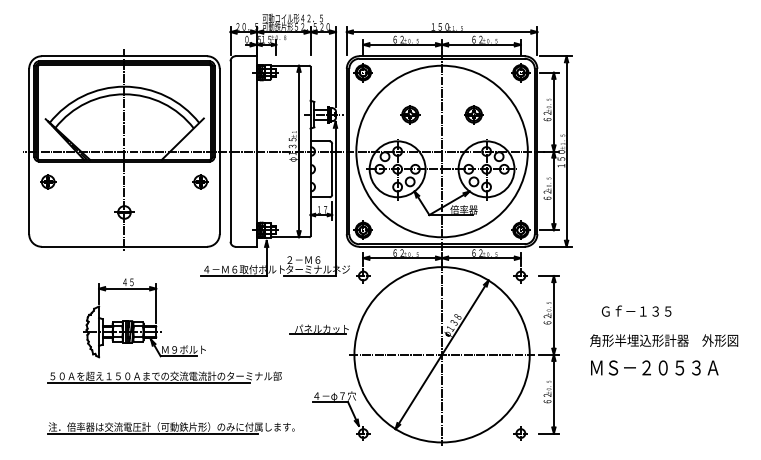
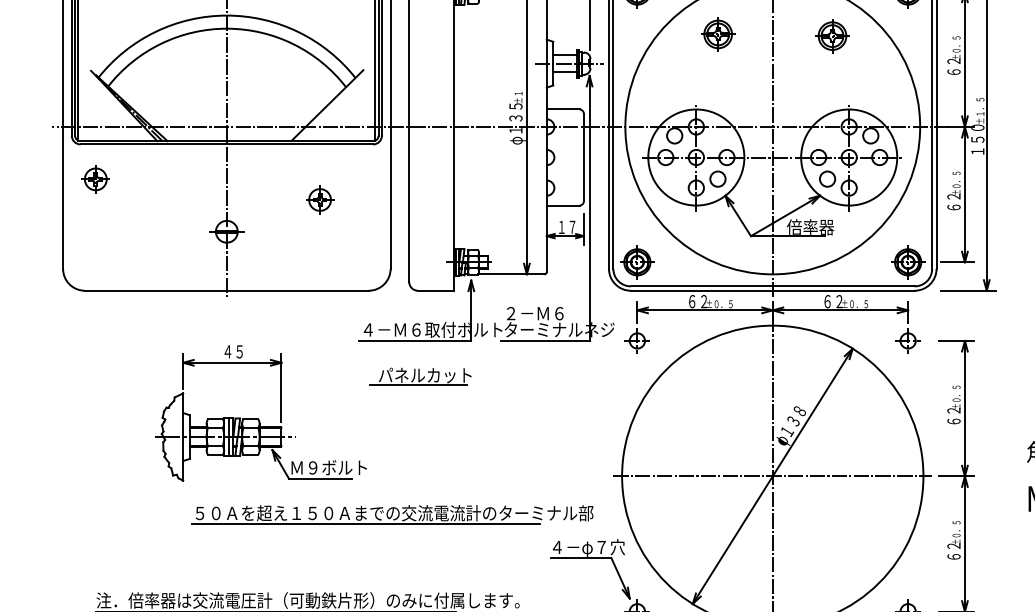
part: (410, 114) -> (718, 34), moved
part: (473, 114) -> (831, 35), moved
part: (200, 181) -> (319, 199), moved
part: (318, 329) -> (419, 376), moved
part: (164, 377) -> (391, 515), moved

